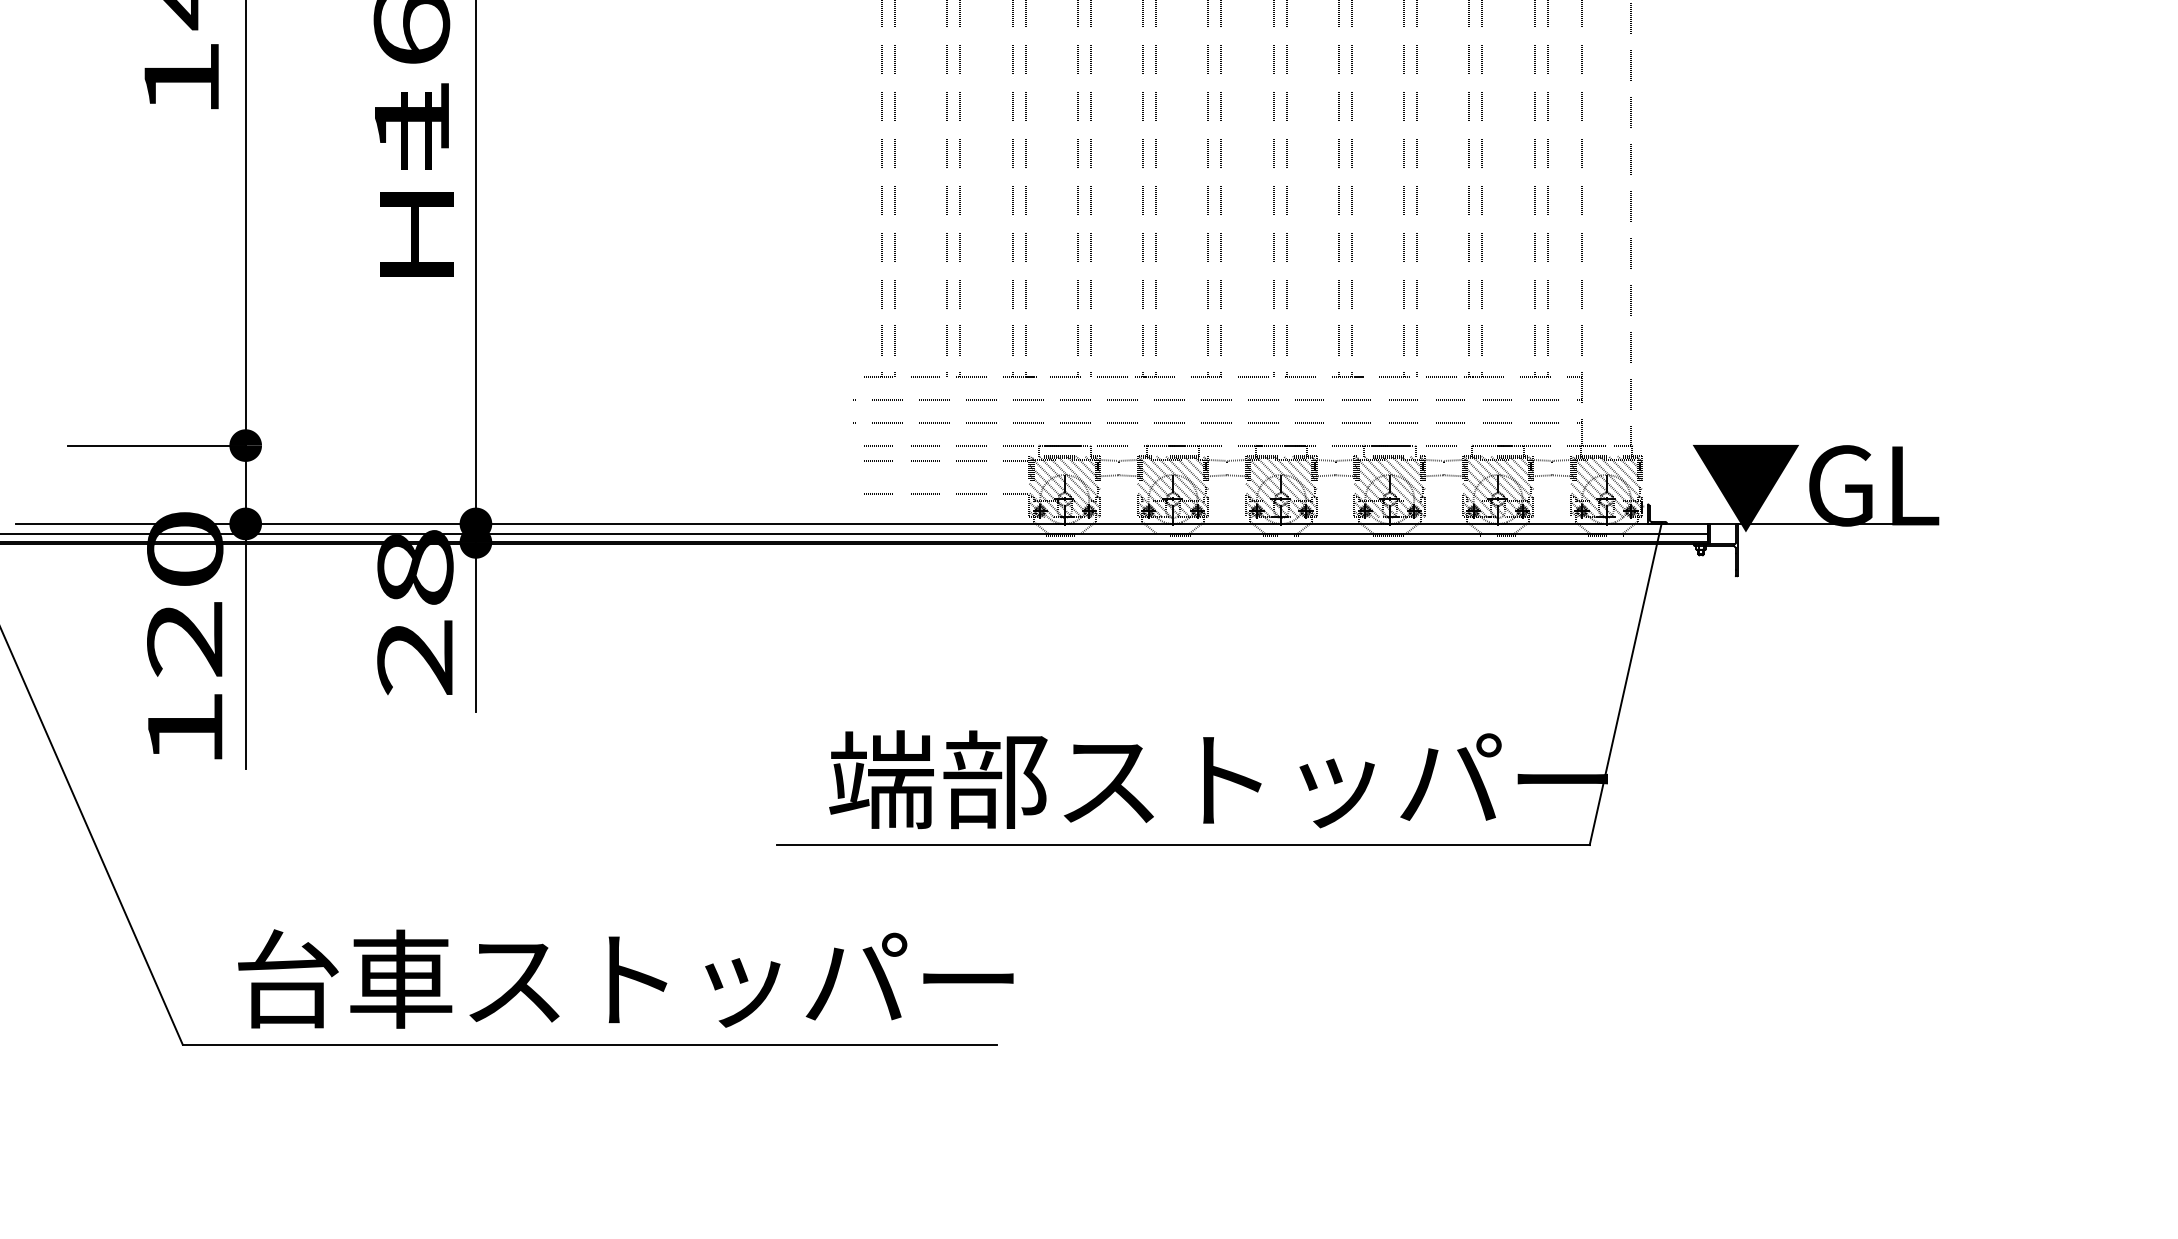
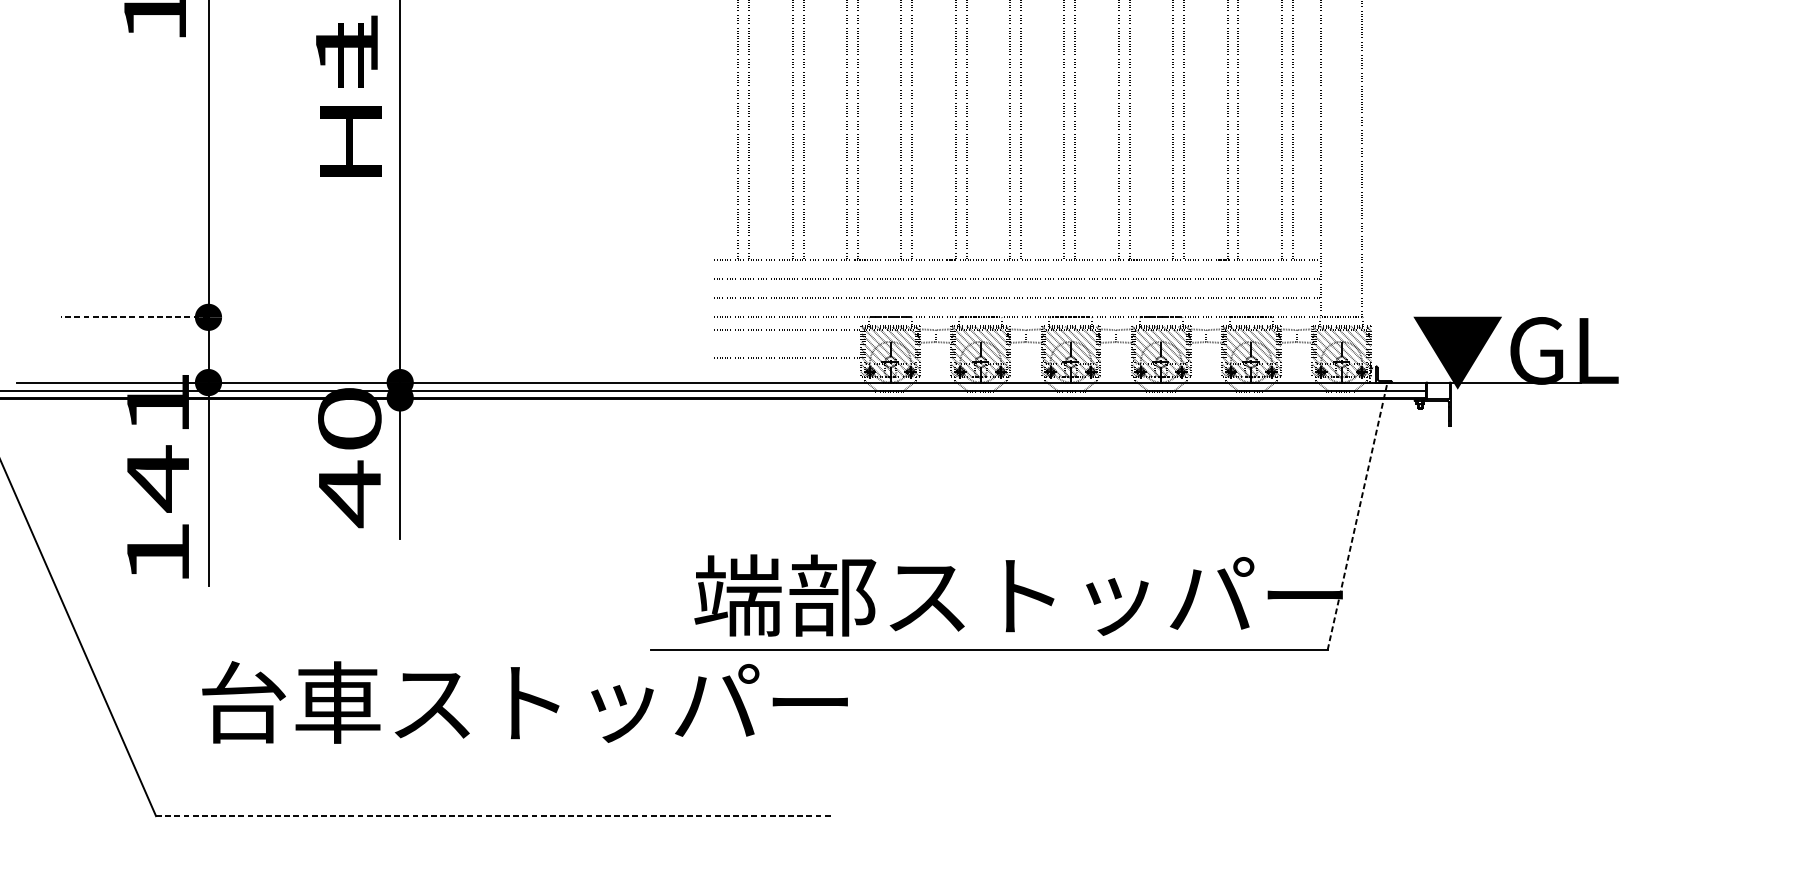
line: (157, 445) -> (135, 317), solid -> dashed
text: (185, 596) -> (158, 443), 120 -> 141
text: (415, 614) -> (349, 457), 28 -> 40
line: (1625, 683) -> (1357, 515), solid -> dashed
text: (625, 978) -> (524, 701), moved
line: (590, 1044) -> (495, 816), solid -> dashed

